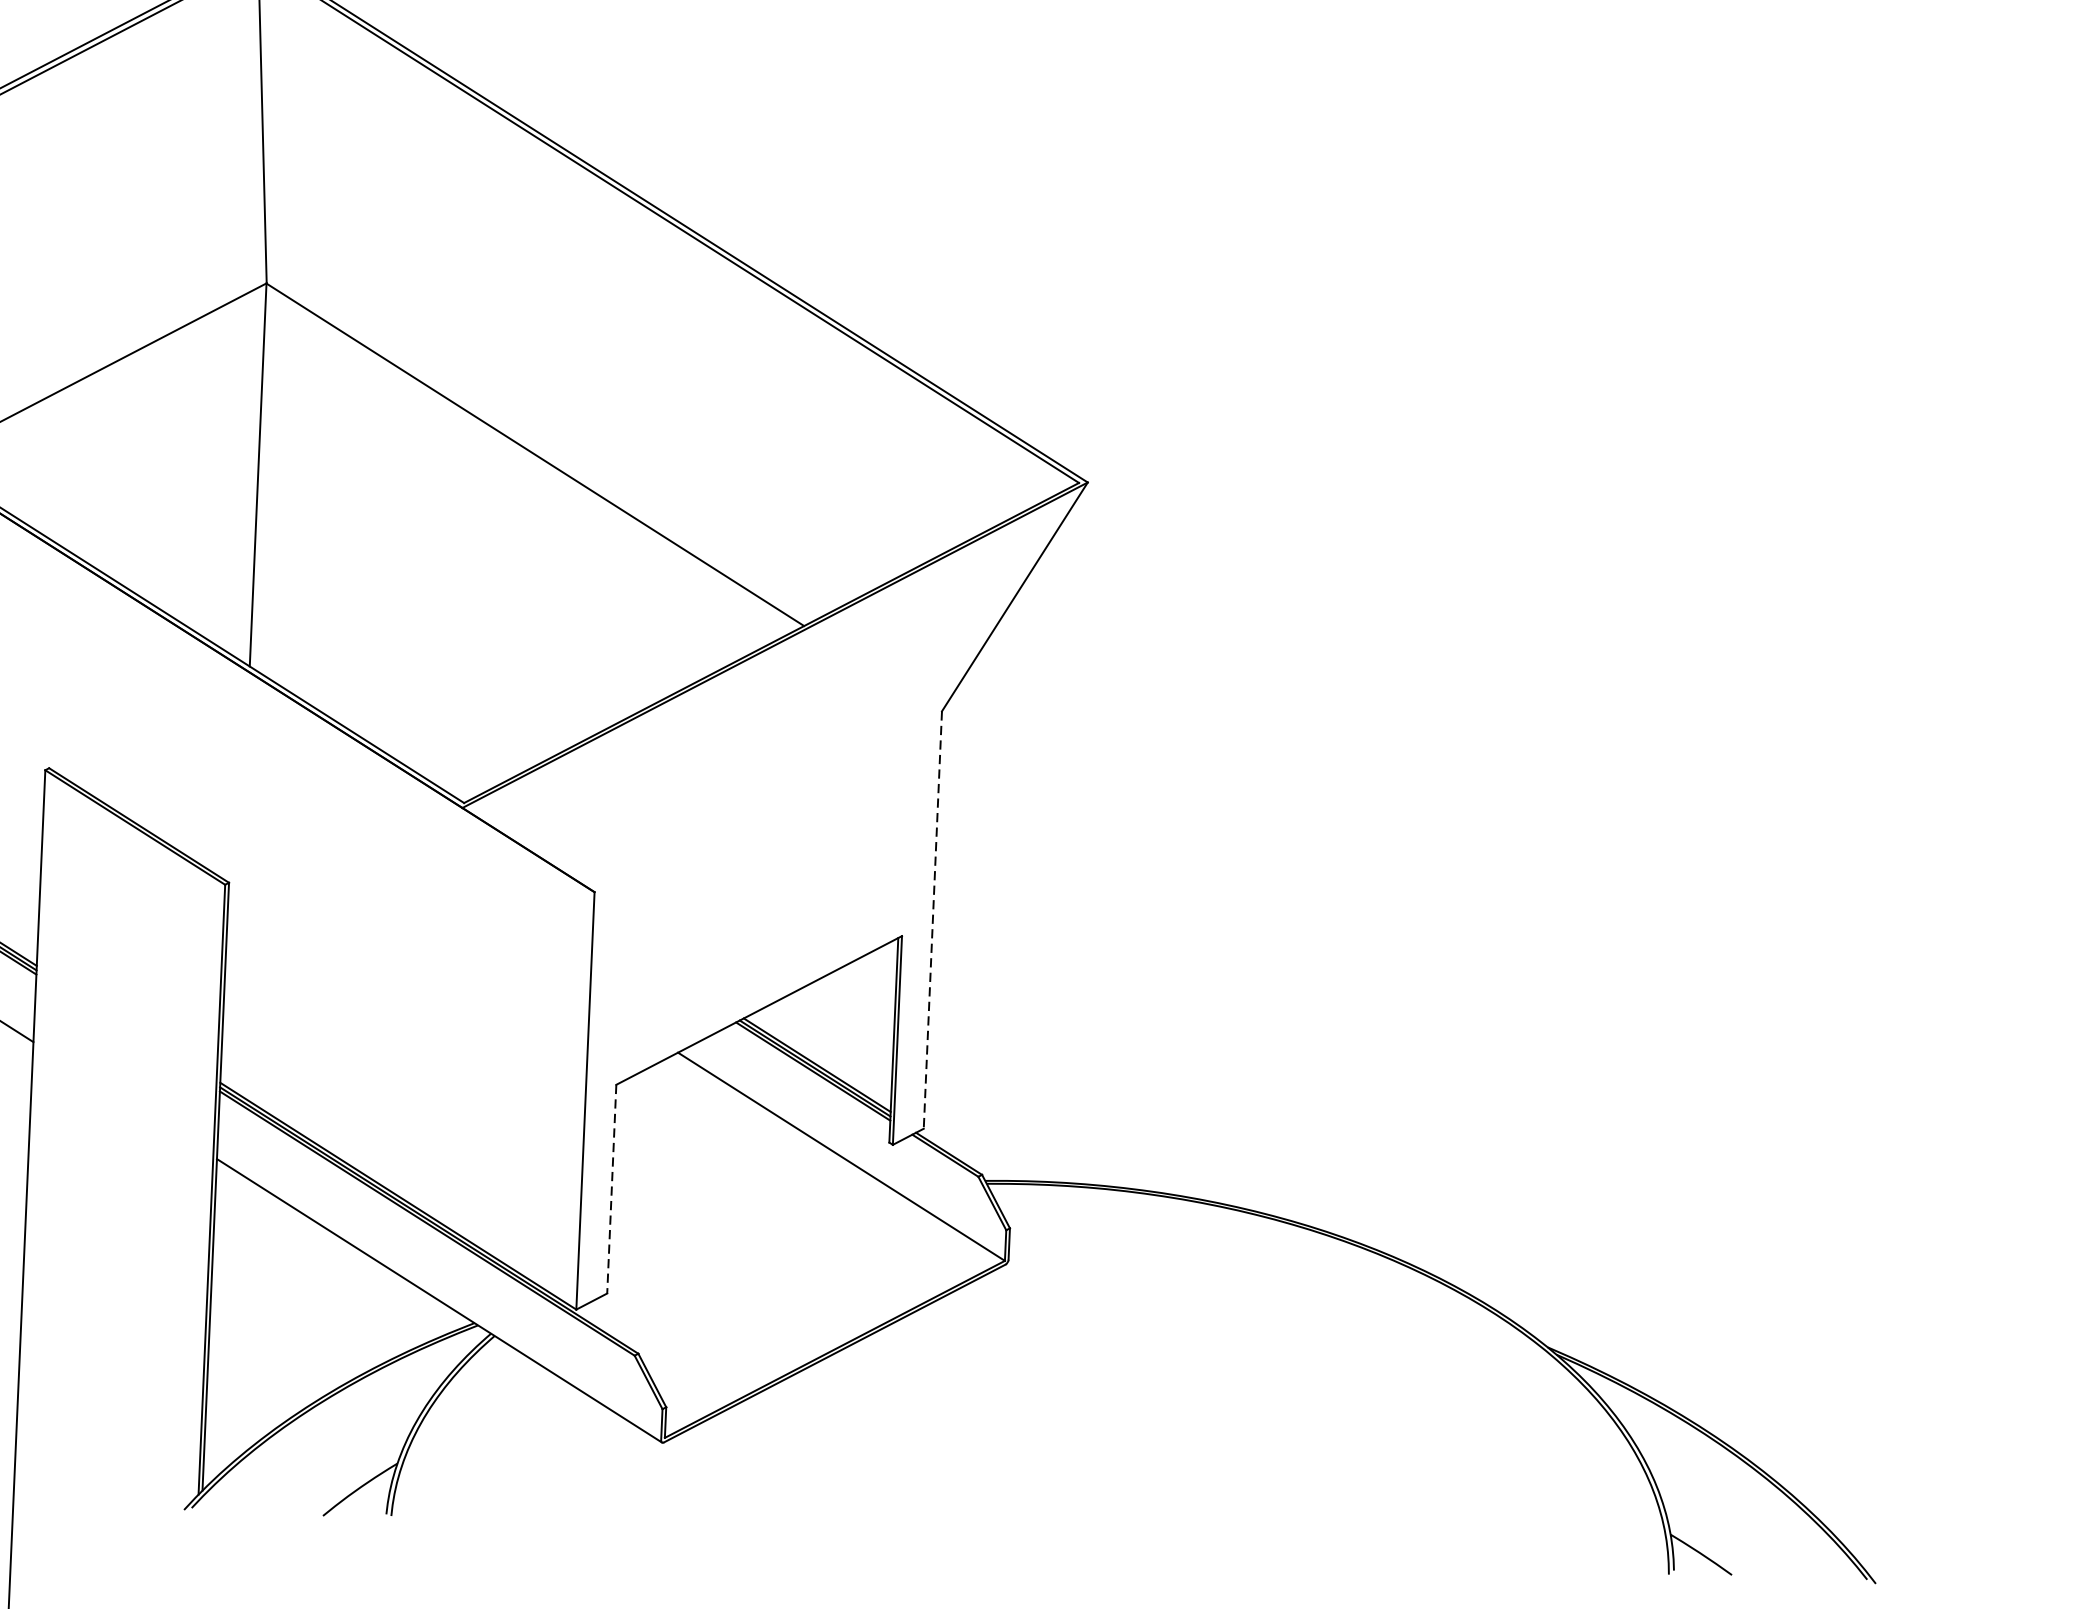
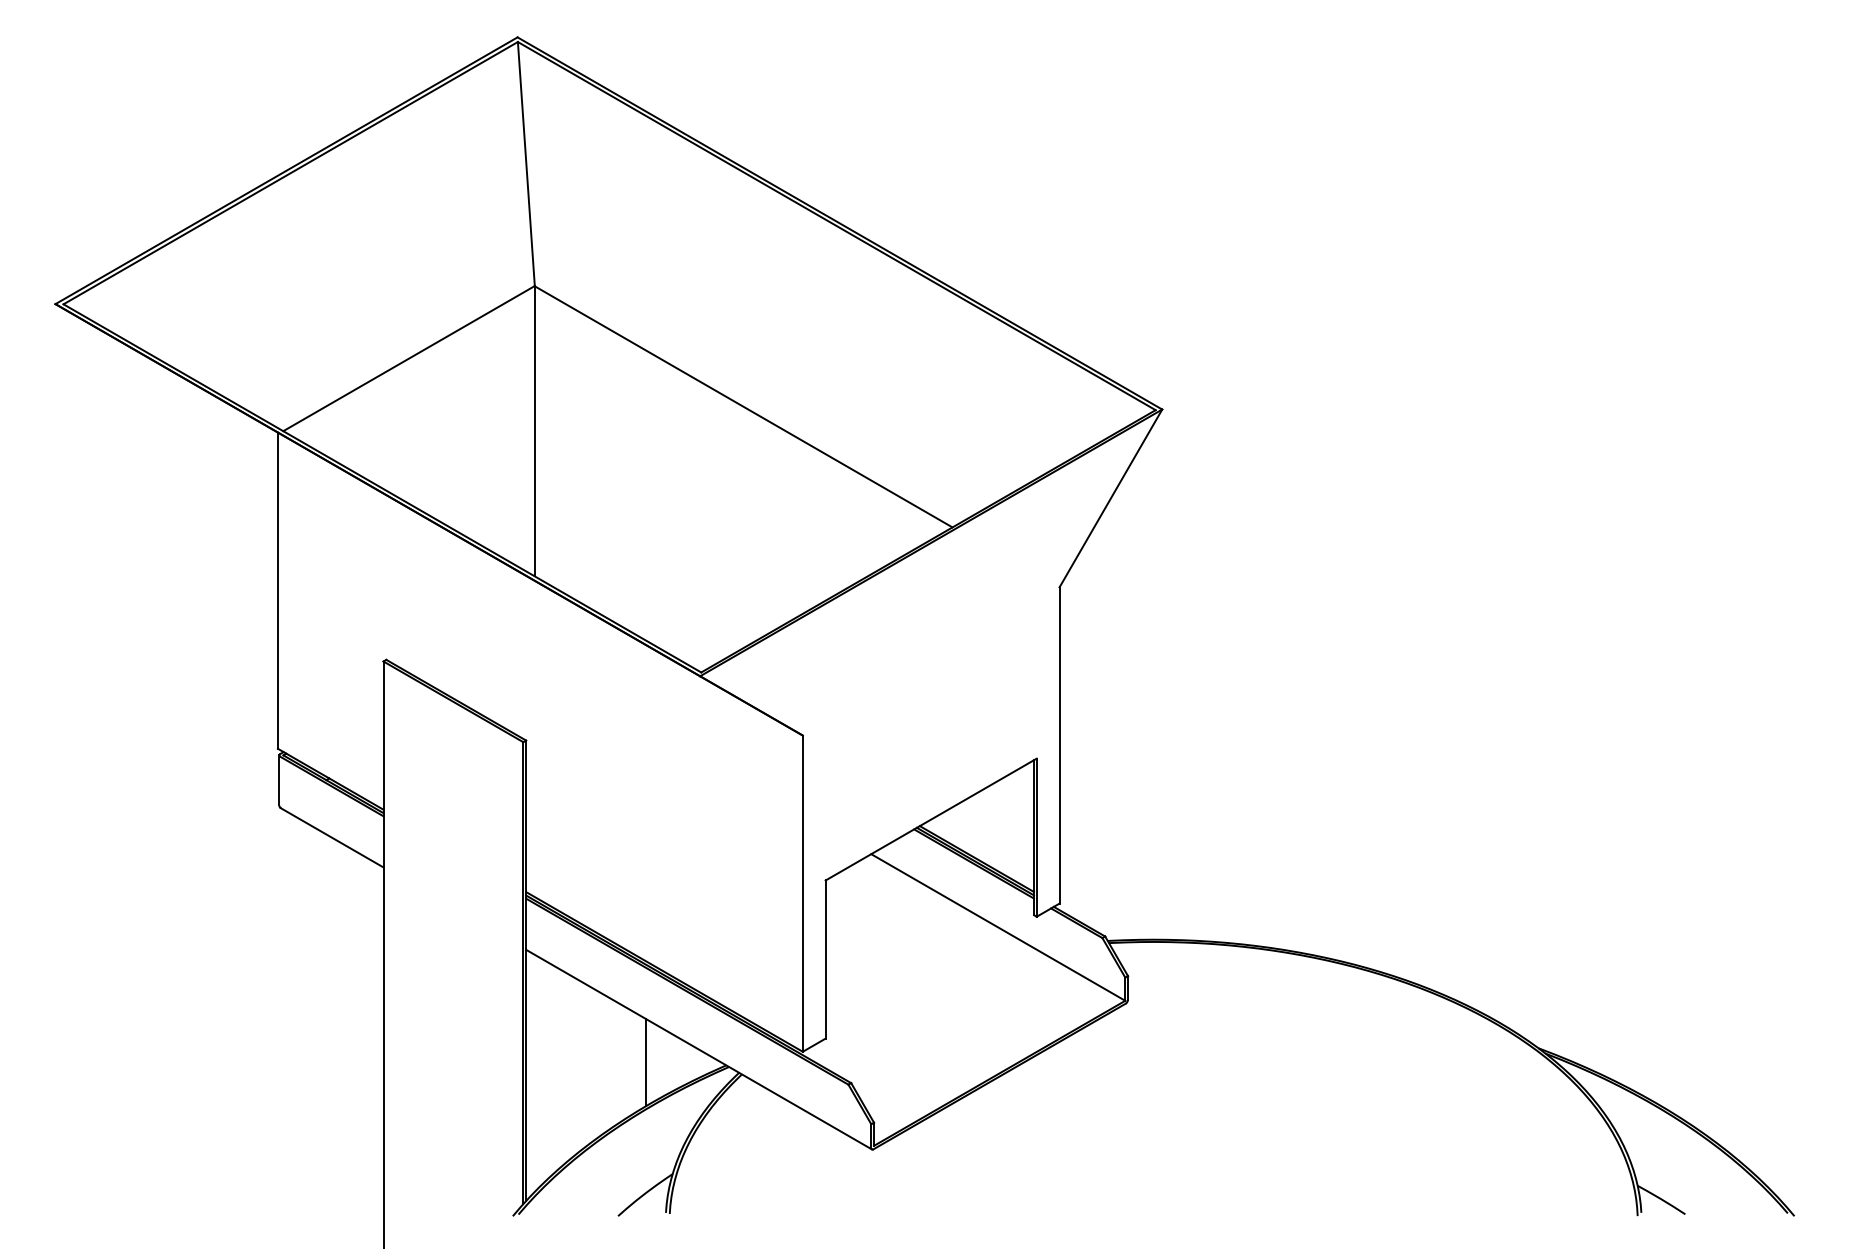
line: (932, 920) -> (1059, 745), dashed -> solid
line: (611, 1190) -> (825, 960), dashed -> solid
line: (368, 1314) -> (645, 1062), added

